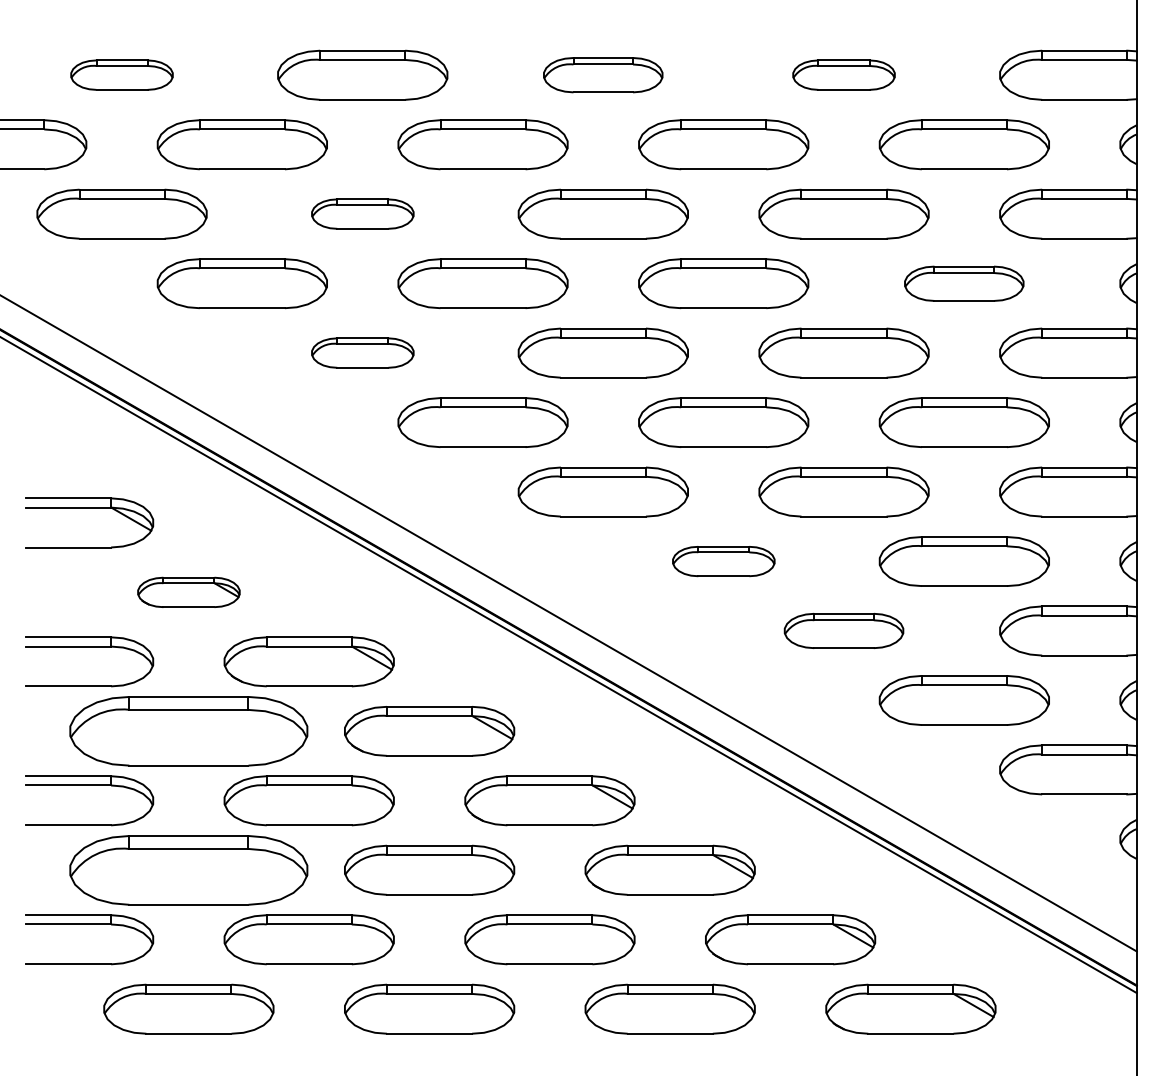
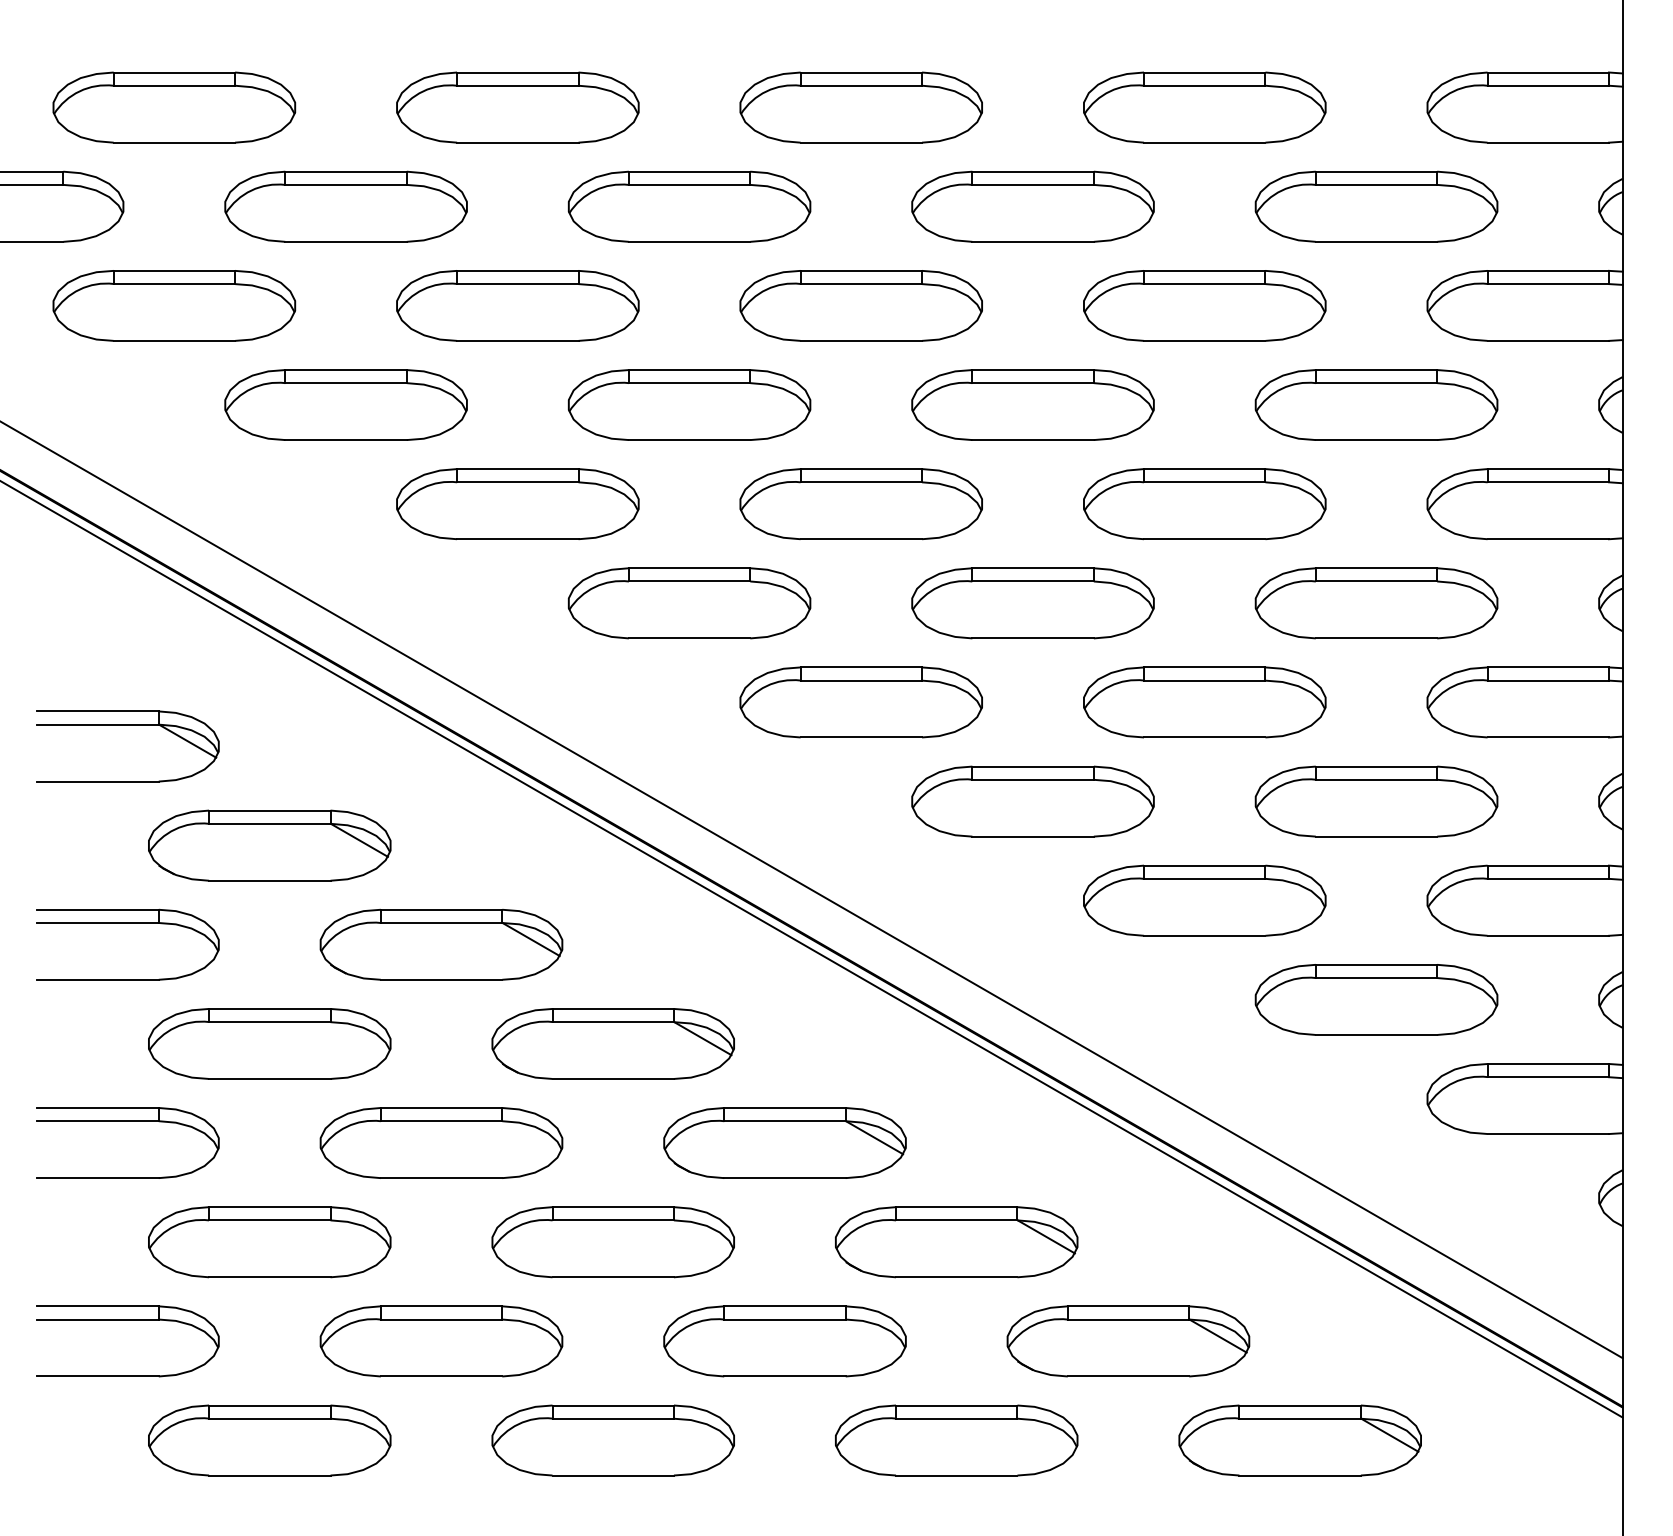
part: (121, 74) -> (173, 106), size x1.67
part: (602, 74) -> (860, 106), size x1.43
part: (843, 74) -> (1204, 106), size x1.67
part: (362, 213) -> (517, 304), size x1.67
part: (963, 283) -> (1375, 404), size x1.43
part: (362, 352) -> (517, 503), size x1.67
part: (723, 561) -> (1032, 801), size x1.67
part: (188, 592) -> (269, 845), size x1.67
part: (843, 630) -> (1204, 900), size x1.43
part: (188, 731) -> (269, 1044), size x0.71
part: (188, 869) -> (269, 1241), size x0.71

